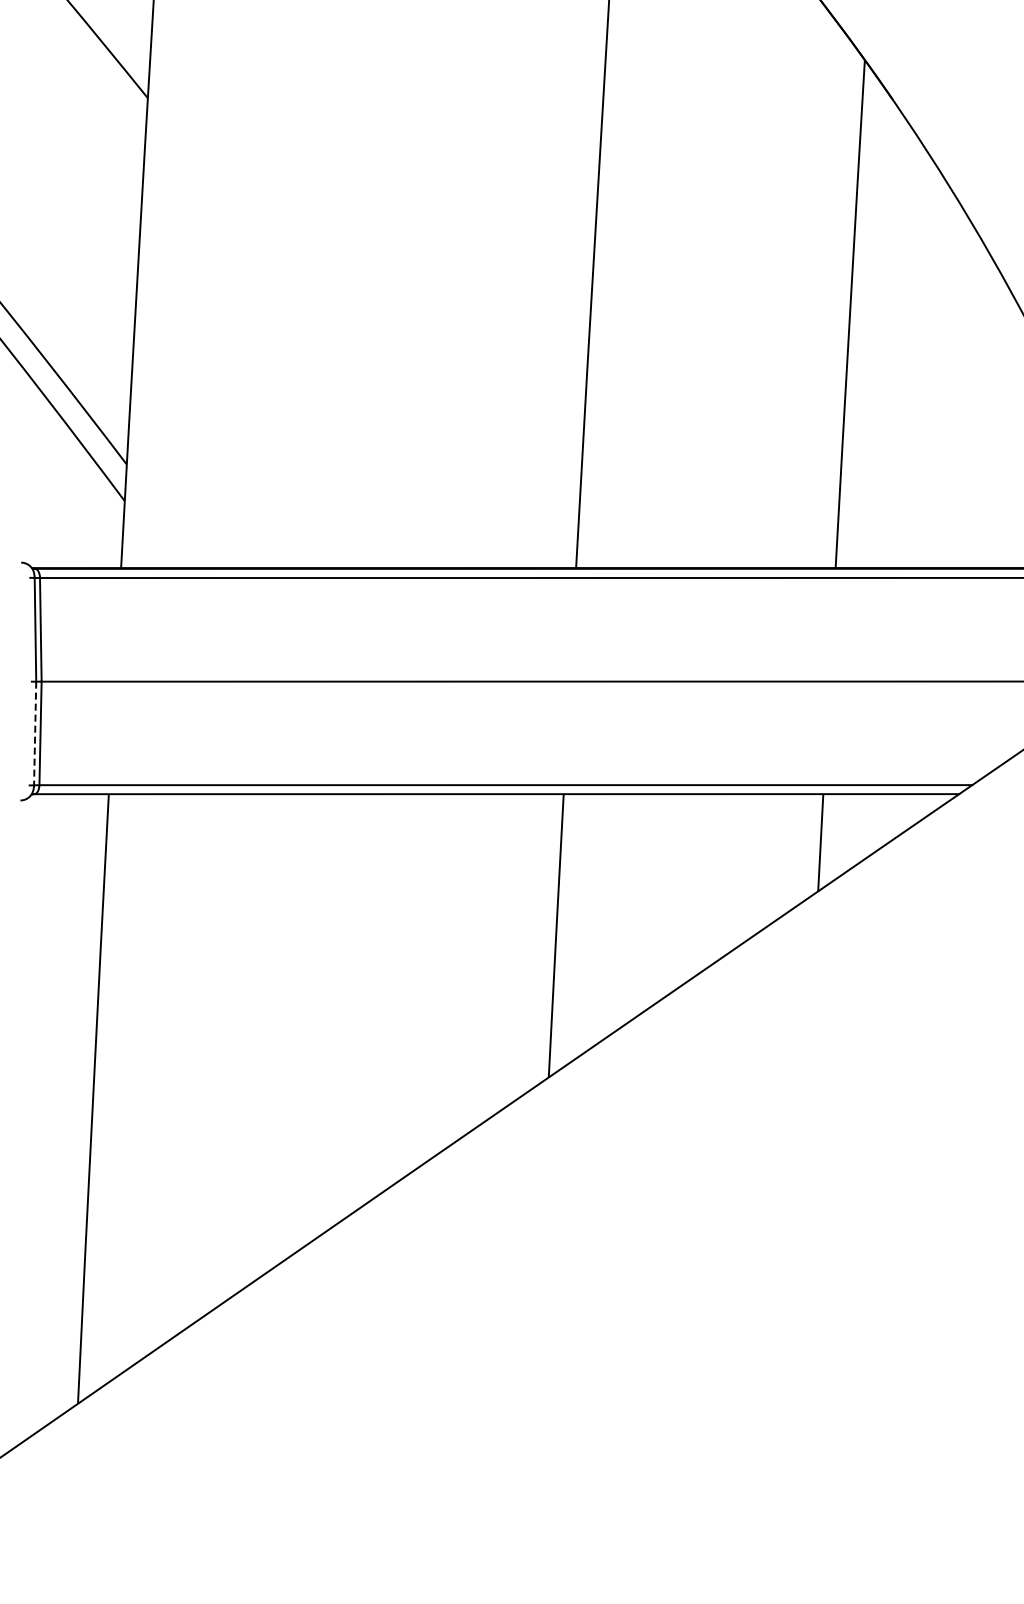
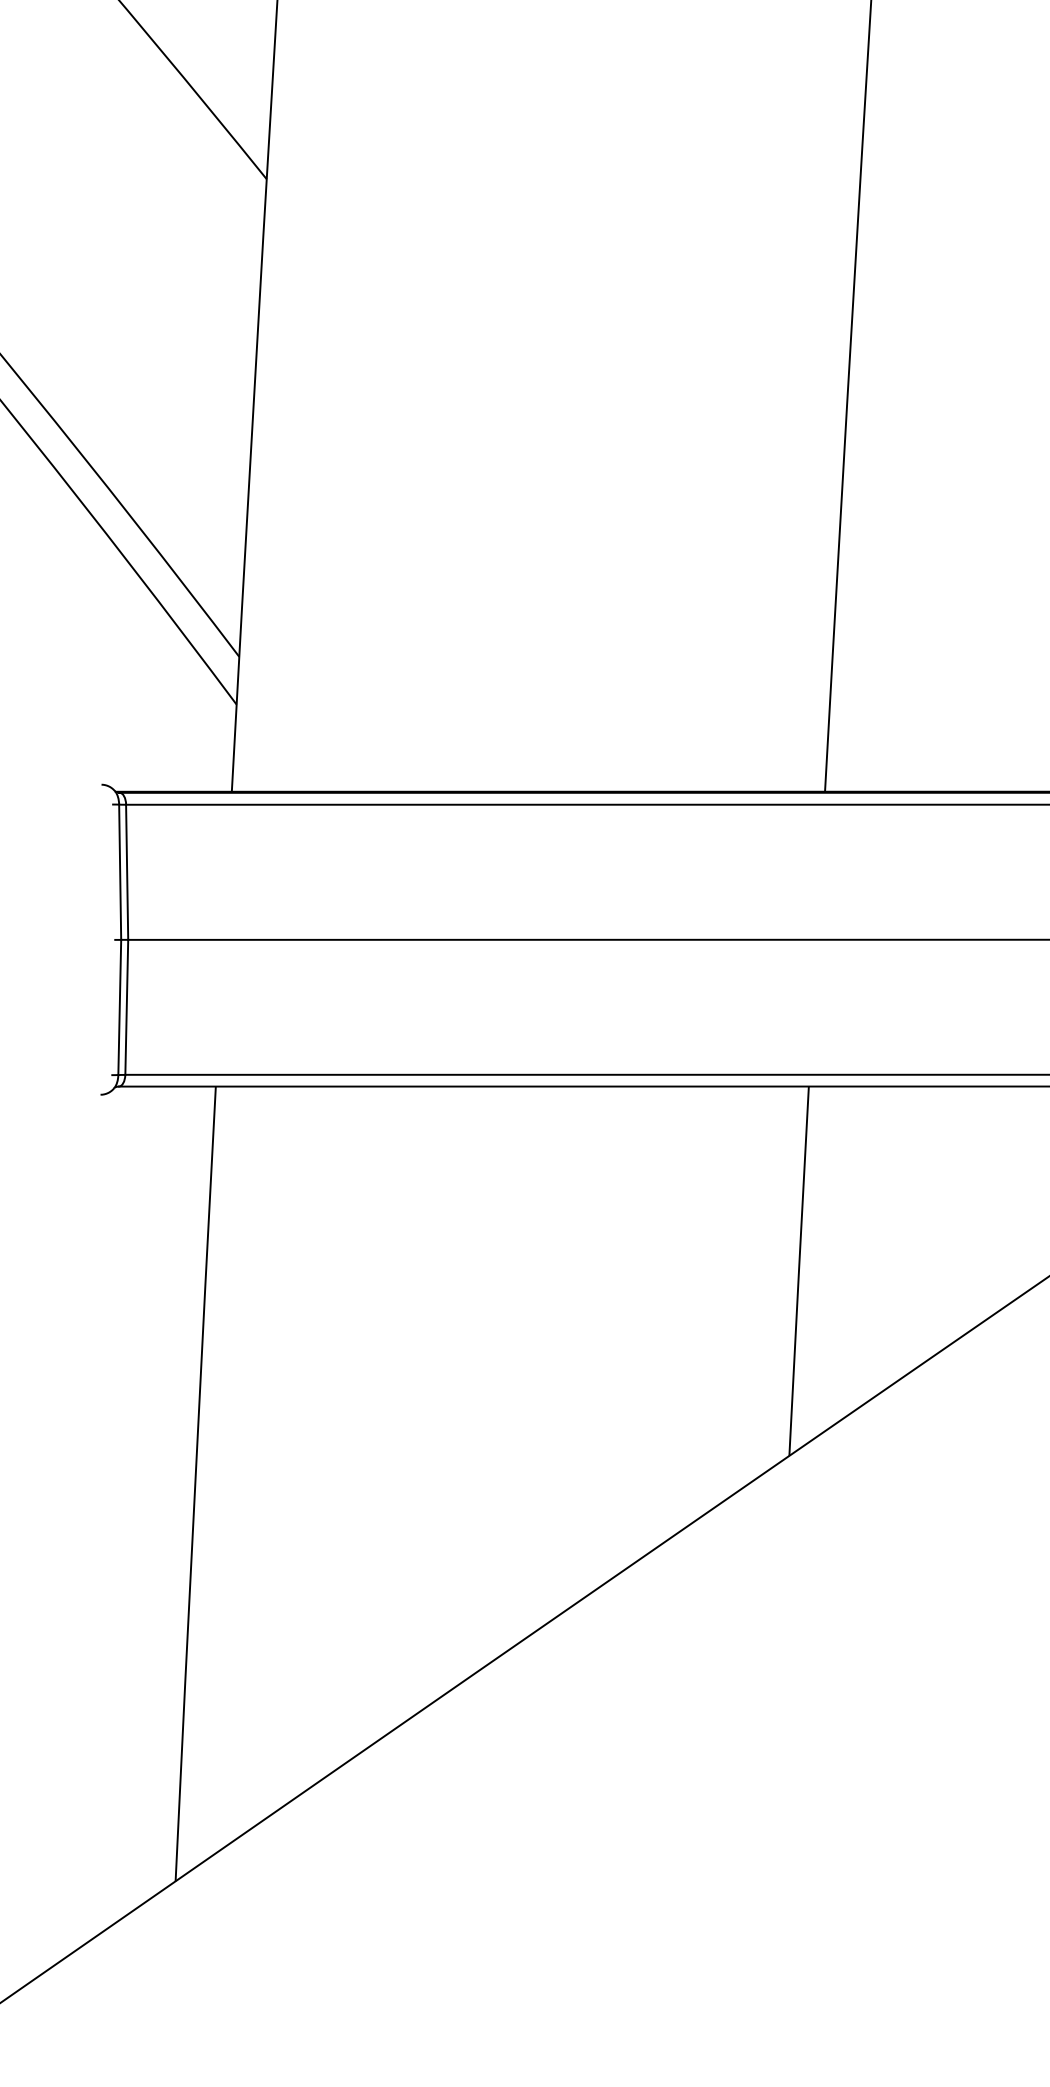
line: (35, 733) -> (120, 1007), dashed -> solid

